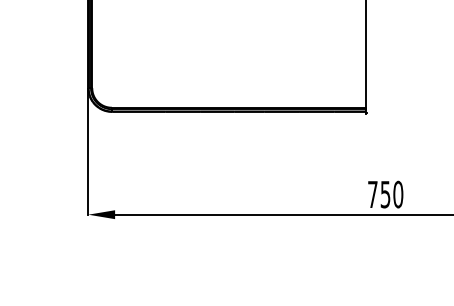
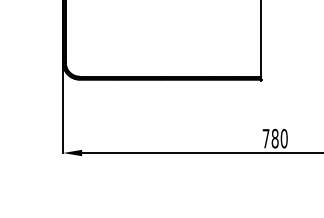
text: (385, 194) -> (275, 138), 750 -> 780

